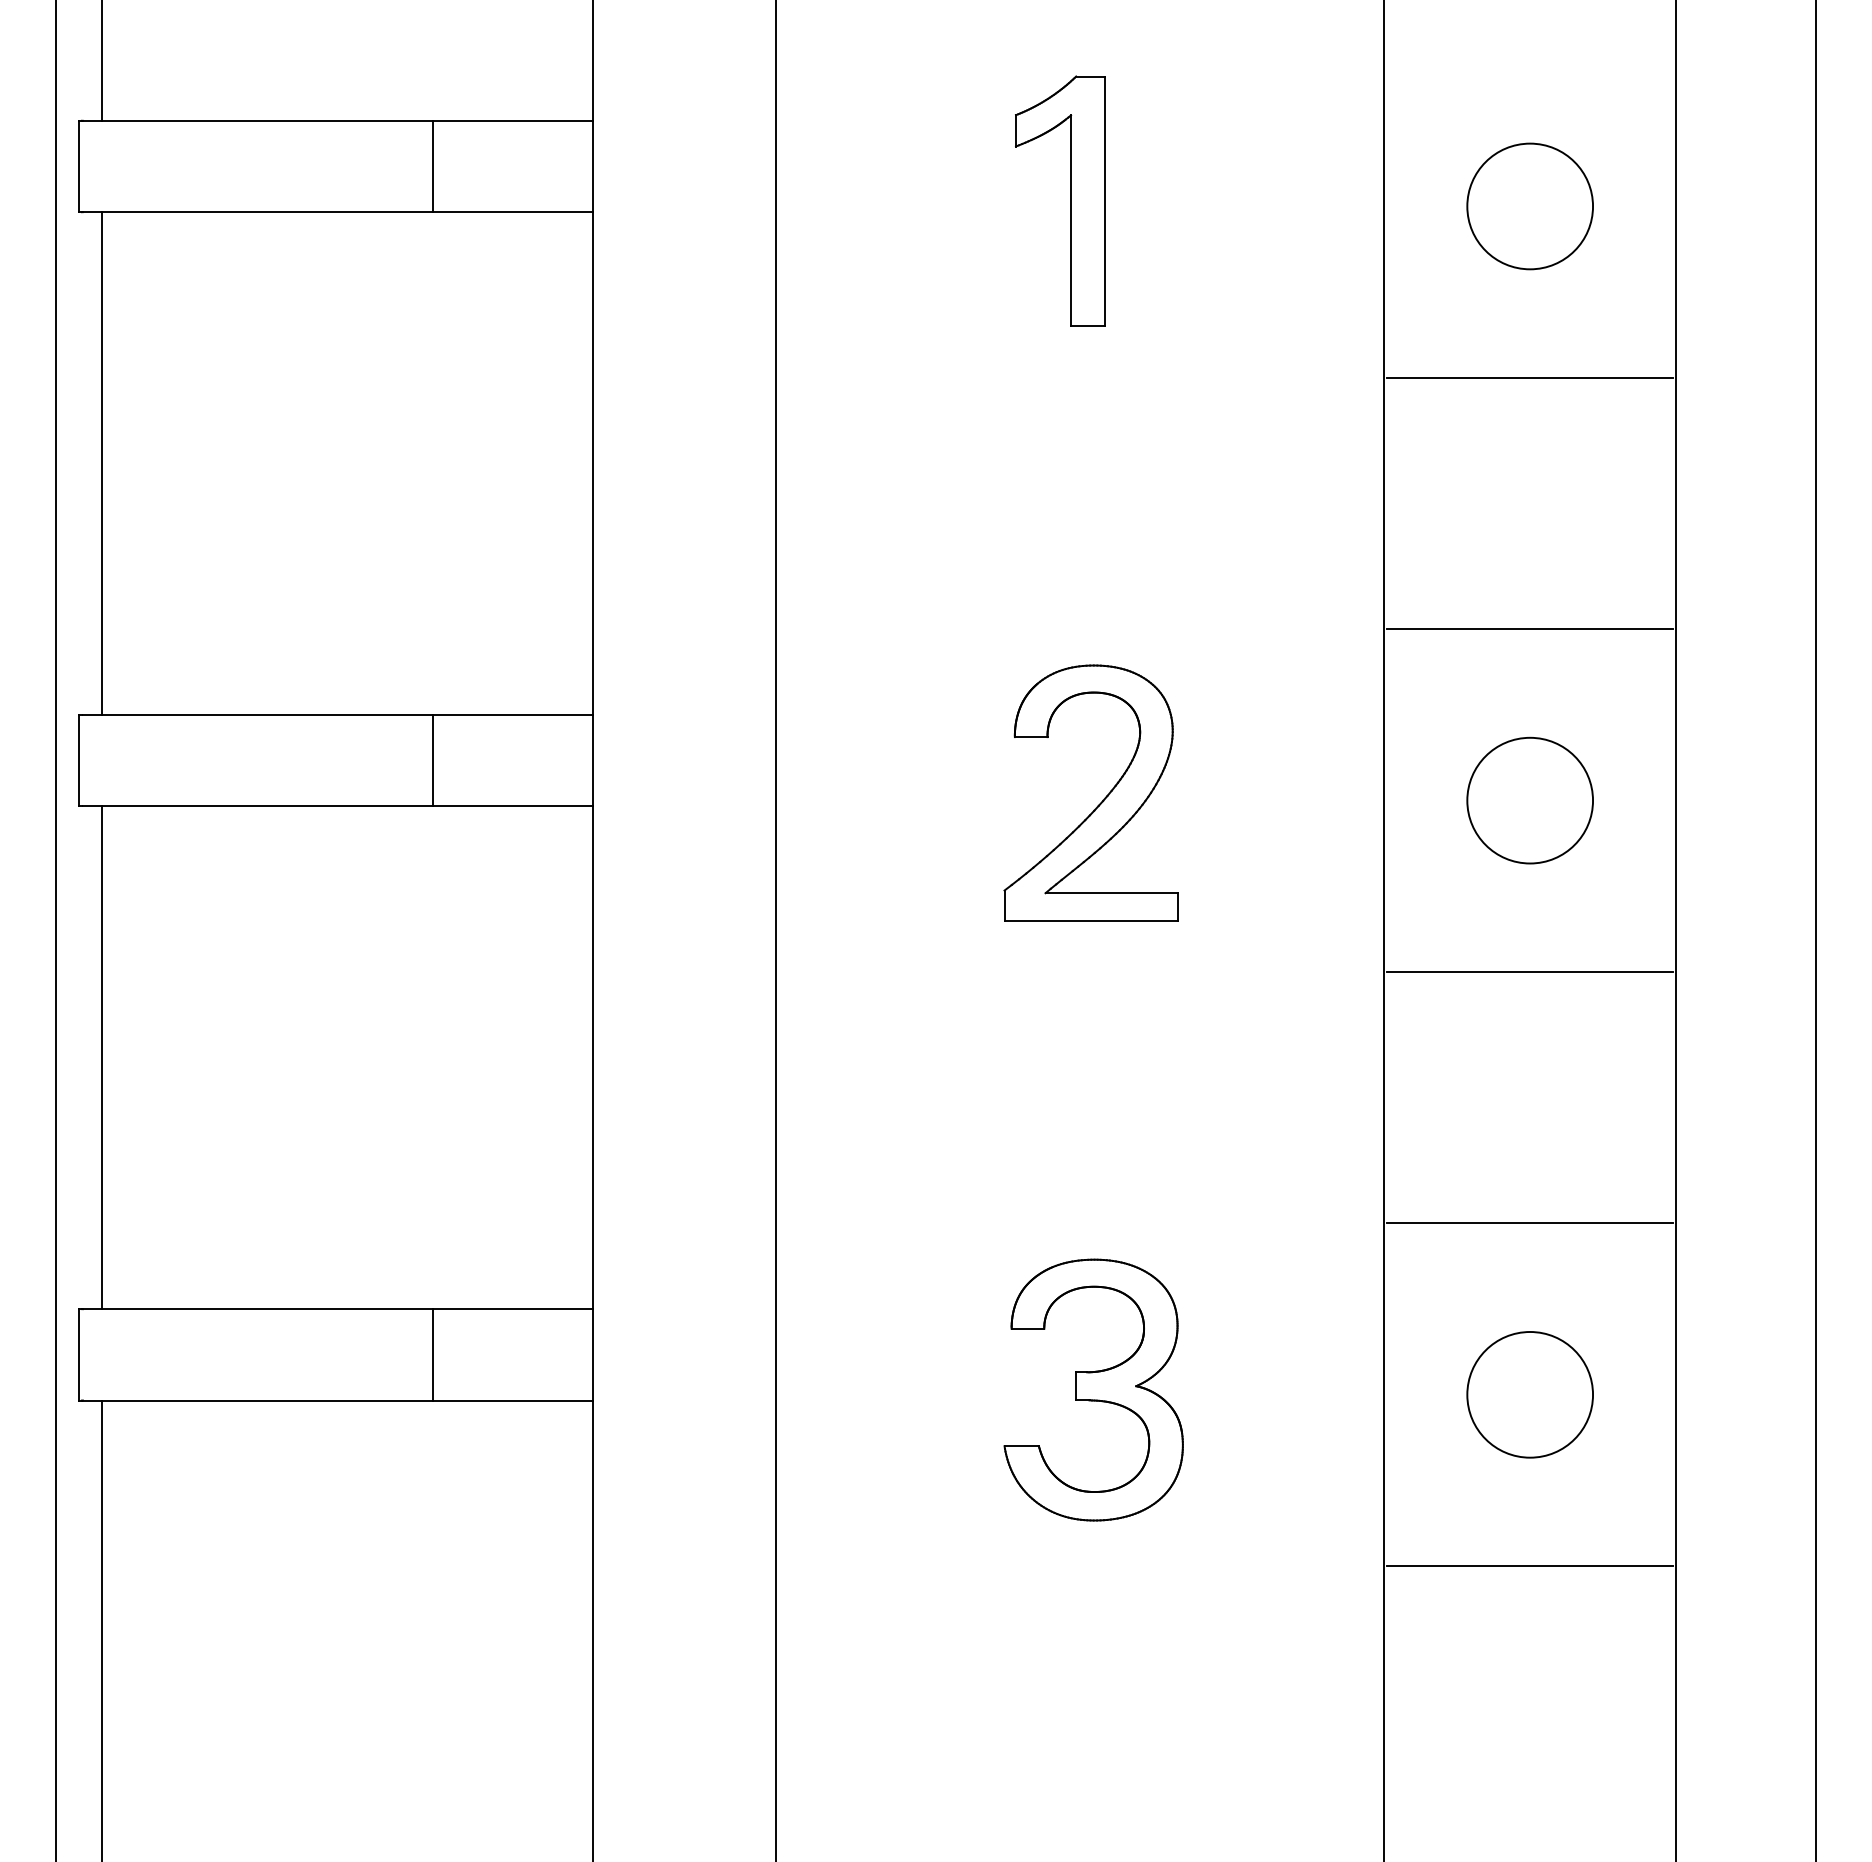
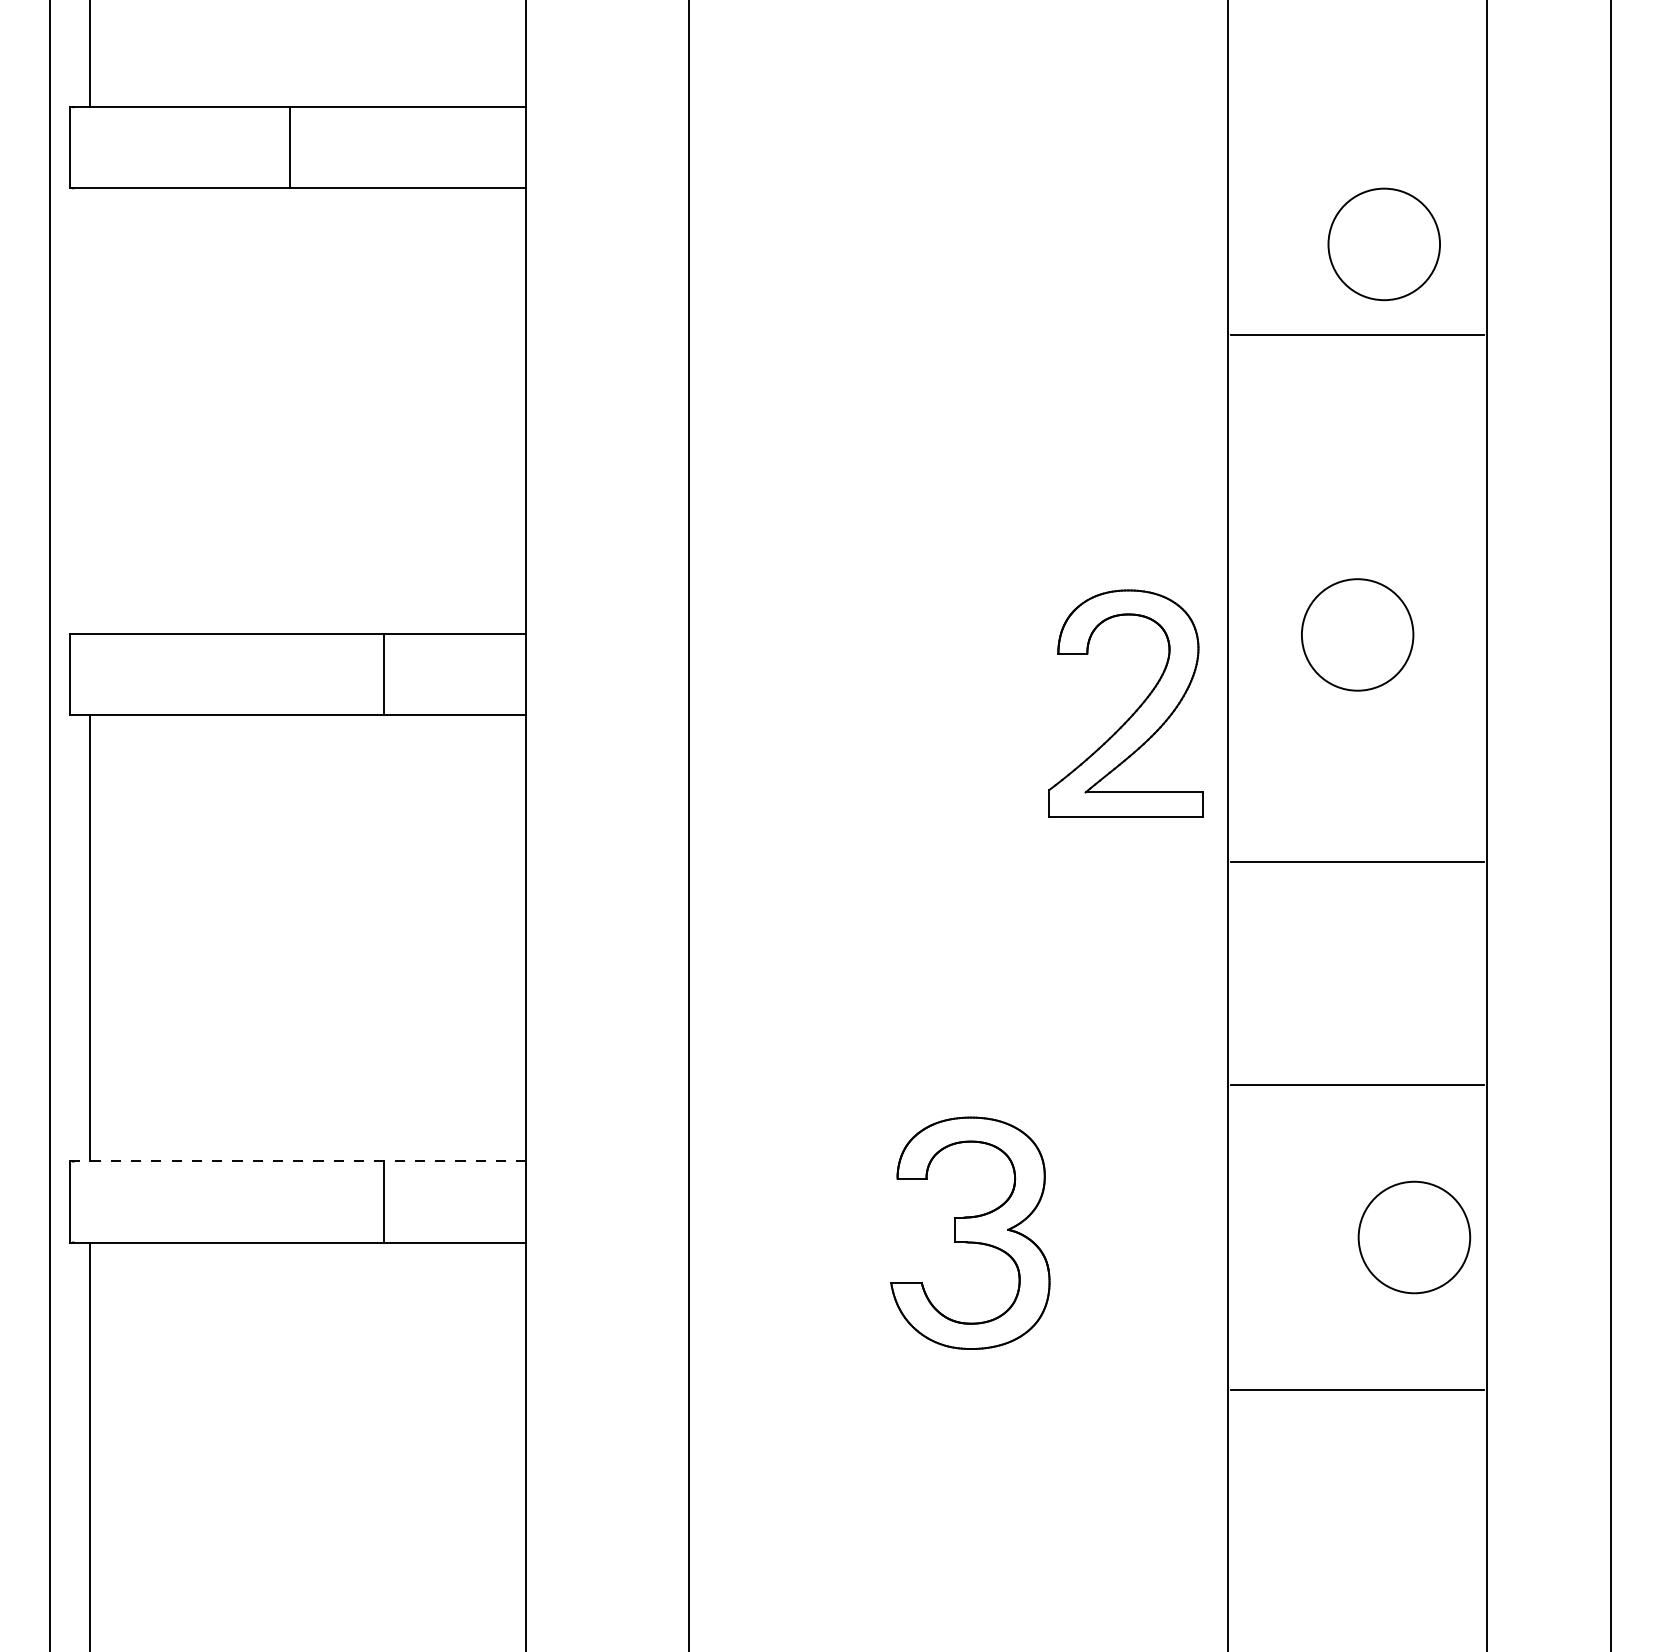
line: (433, 166) -> (289, 147), moved
part: (1070, 200) -> (949, 177), removed
circle: (1529, 206) -> (1383, 244), moved
line: (101, 463) -> (90, 411), removed
line: (1530, 629) -> (1357, 558), removed
circle: (1529, 800) -> (1357, 634), moved
part: (1100, 802) -> (1134, 711), moved
line: (336, 1309) -> (298, 1161), solid -> dashed
circle: (1529, 1394) -> (1413, 1237), moved

